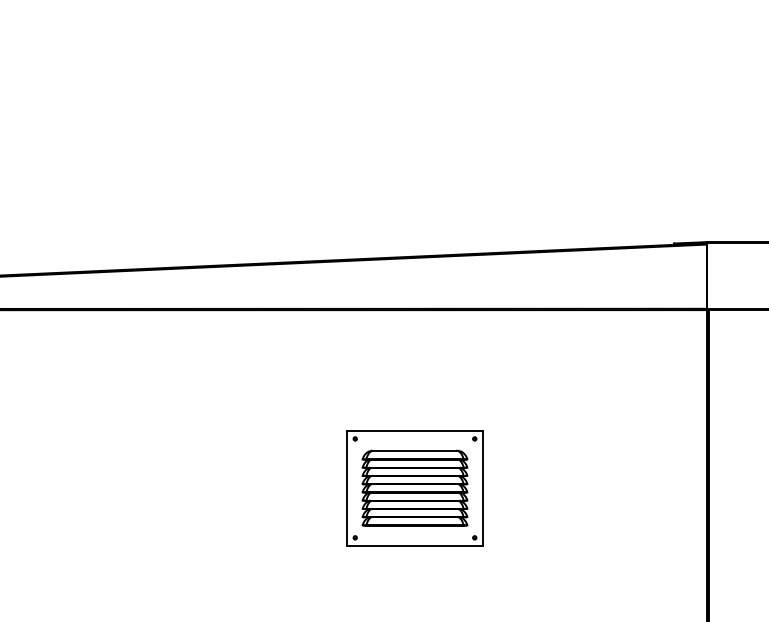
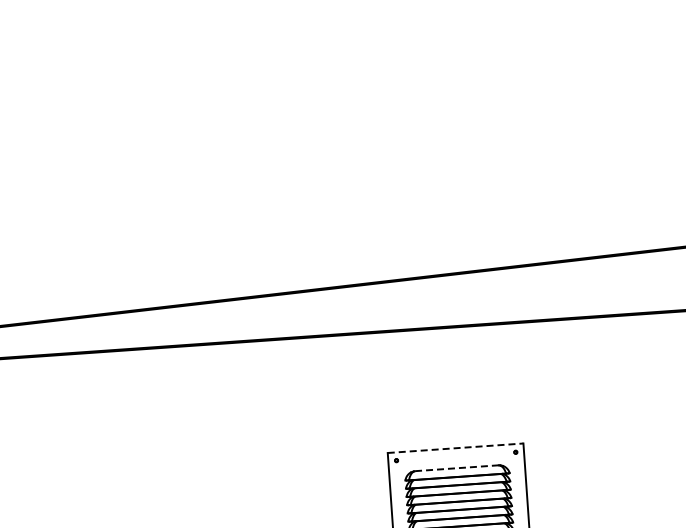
line: (415, 430) -> (456, 448), solid -> dashed
line: (414, 450) -> (456, 468), solid -> dashed

